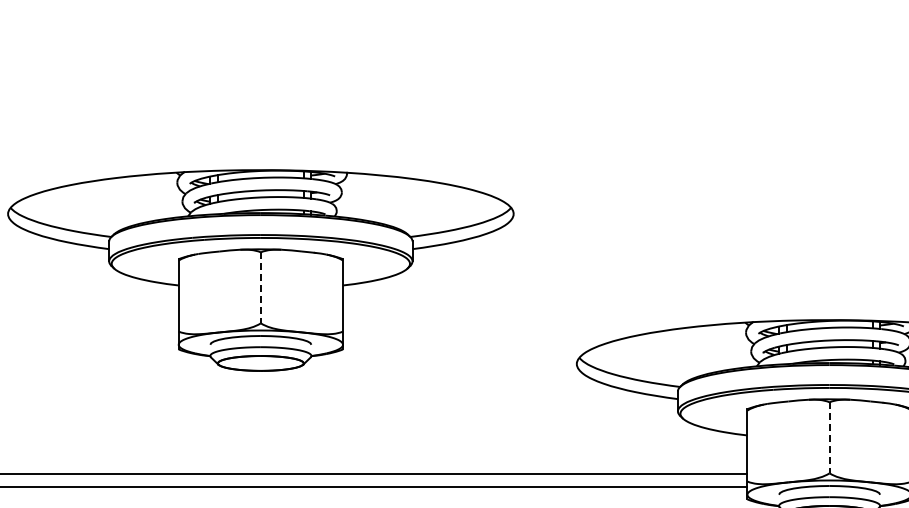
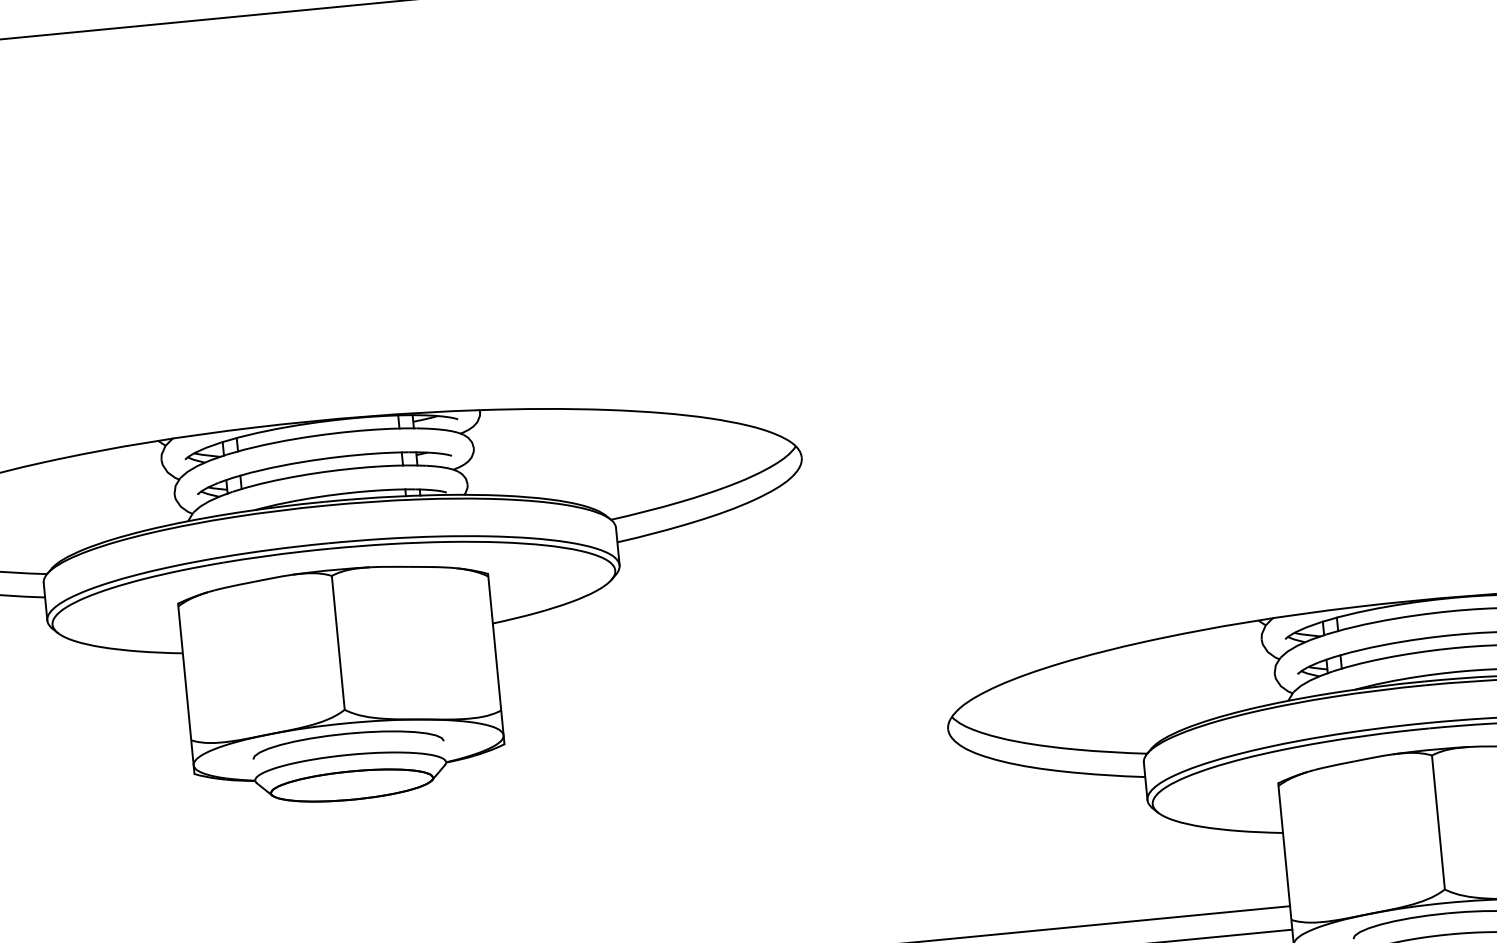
line: (260, 288) -> (337, 644), dashed -> solid
line: (829, 438) -> (1438, 823), dashed -> solid

